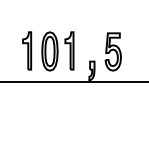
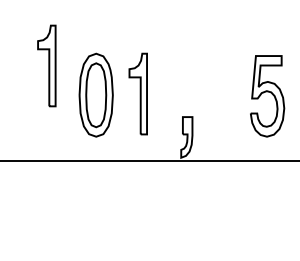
part: (27, 50) -> (47, 65), moved
part: (112, 51) -> (265, 95), moved

